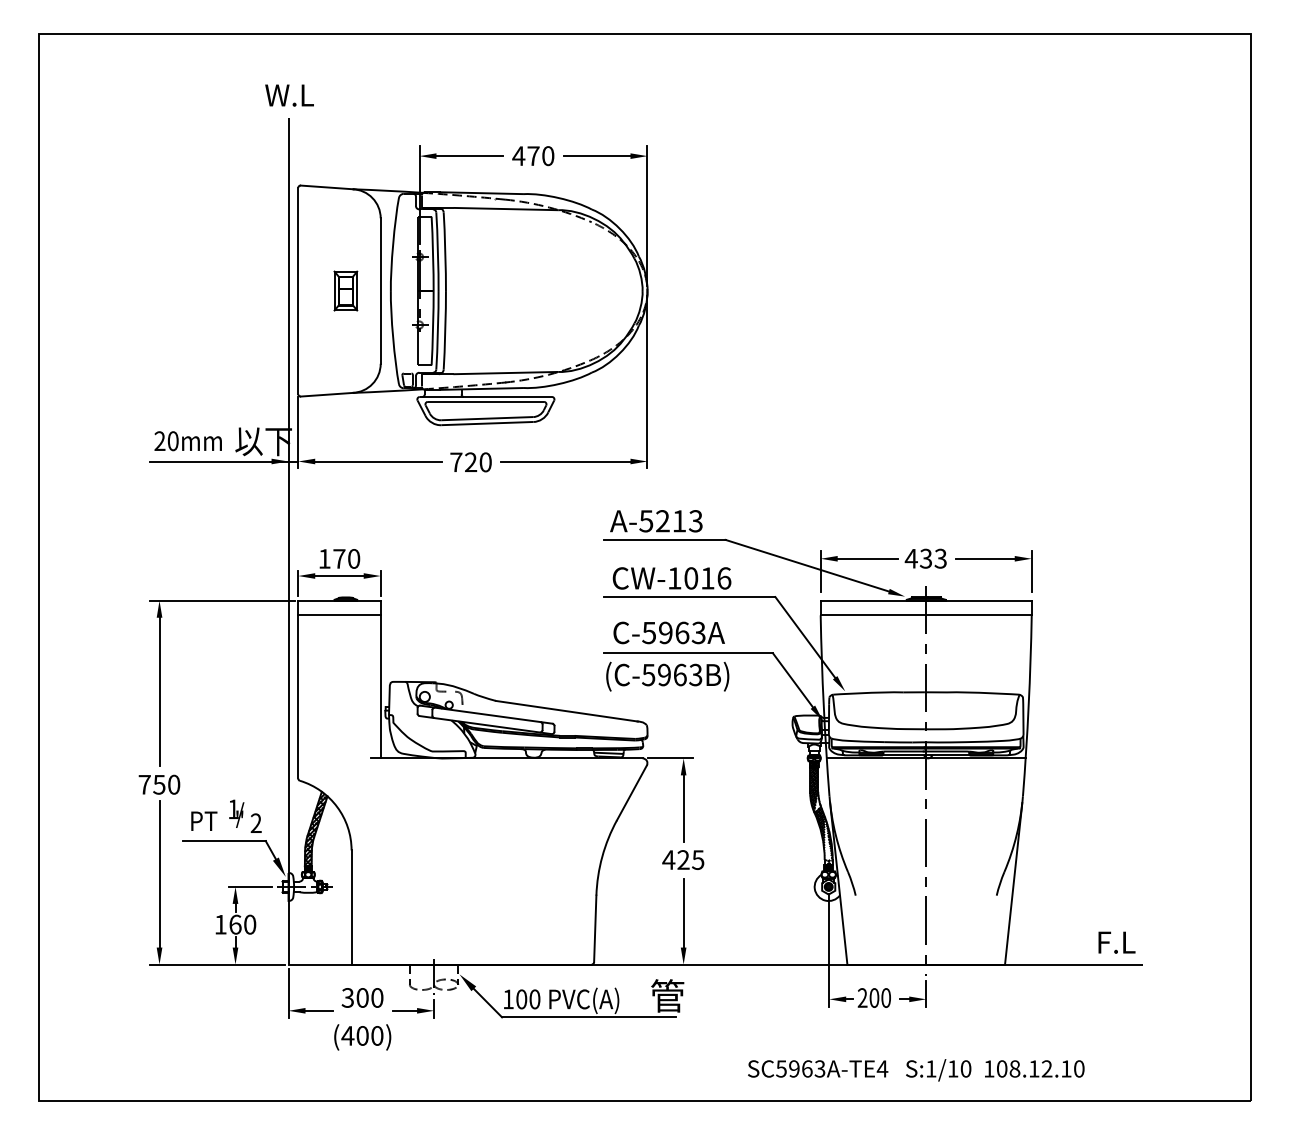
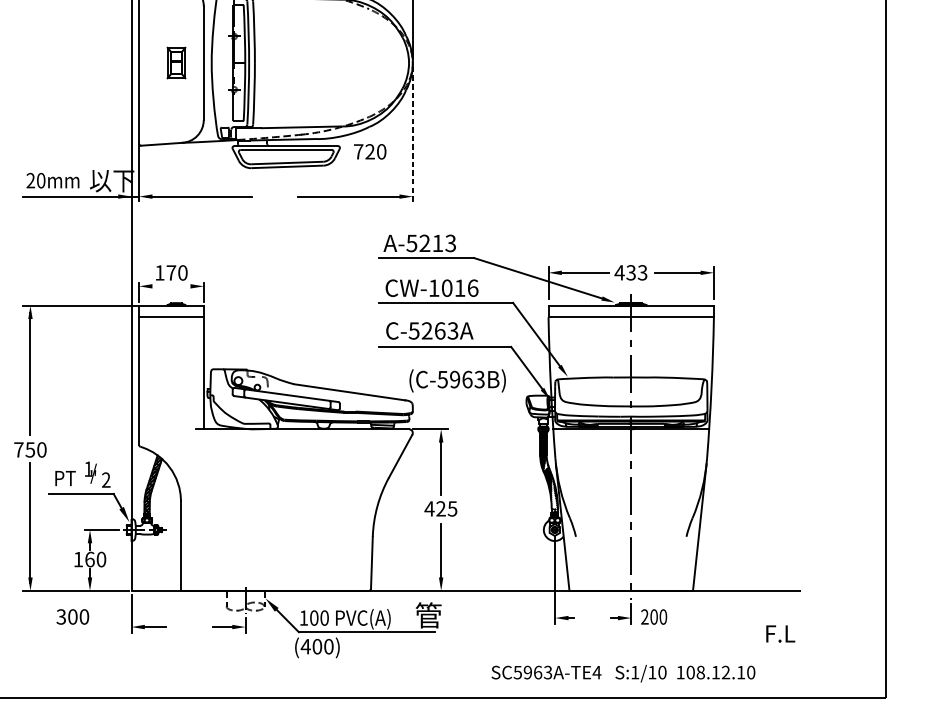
line: (647, 381) -> (412, 133), solid -> dashed
text: (470, 462) -> (369, 151), moved
line: (339, 576) -> (171, 286), removed
text: (665, 633) -> (426, 331), C-5963A -> C-5263A
text: (667, 676) -> (457, 380), moved
text: (1116, 942) -> (780, 633), moved
text: (362, 997) -> (72, 616), moved
text: (873, 997) -> (653, 616), moved
text: (362, 1037) -> (317, 647), moved

